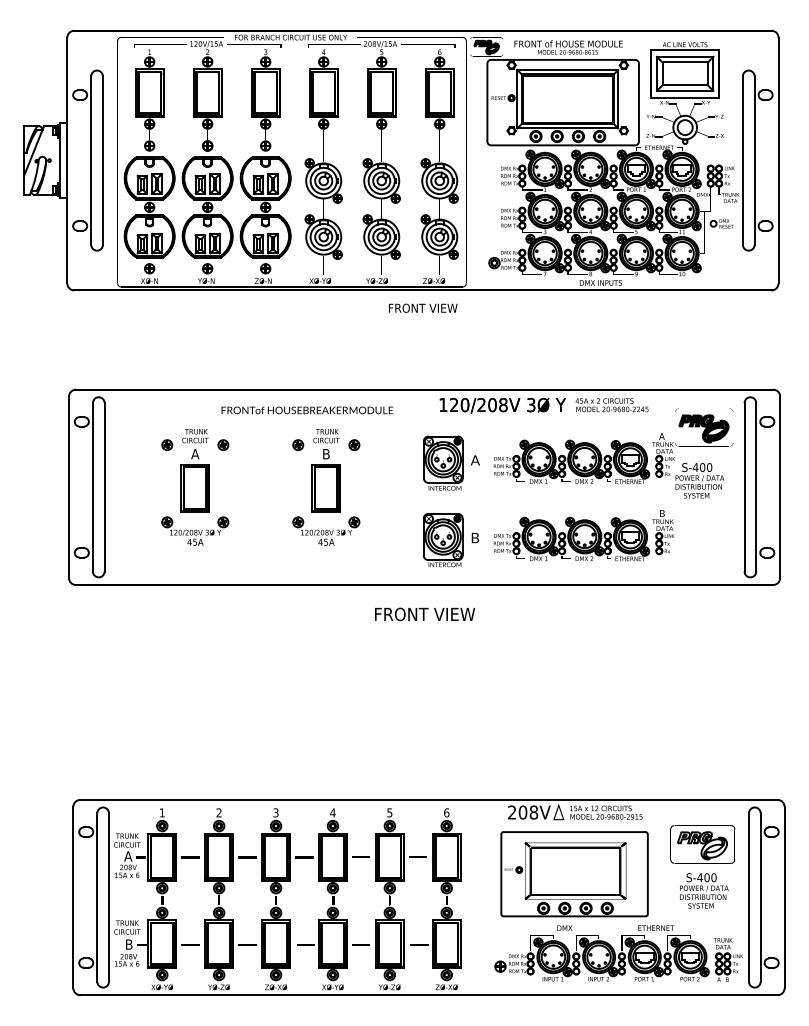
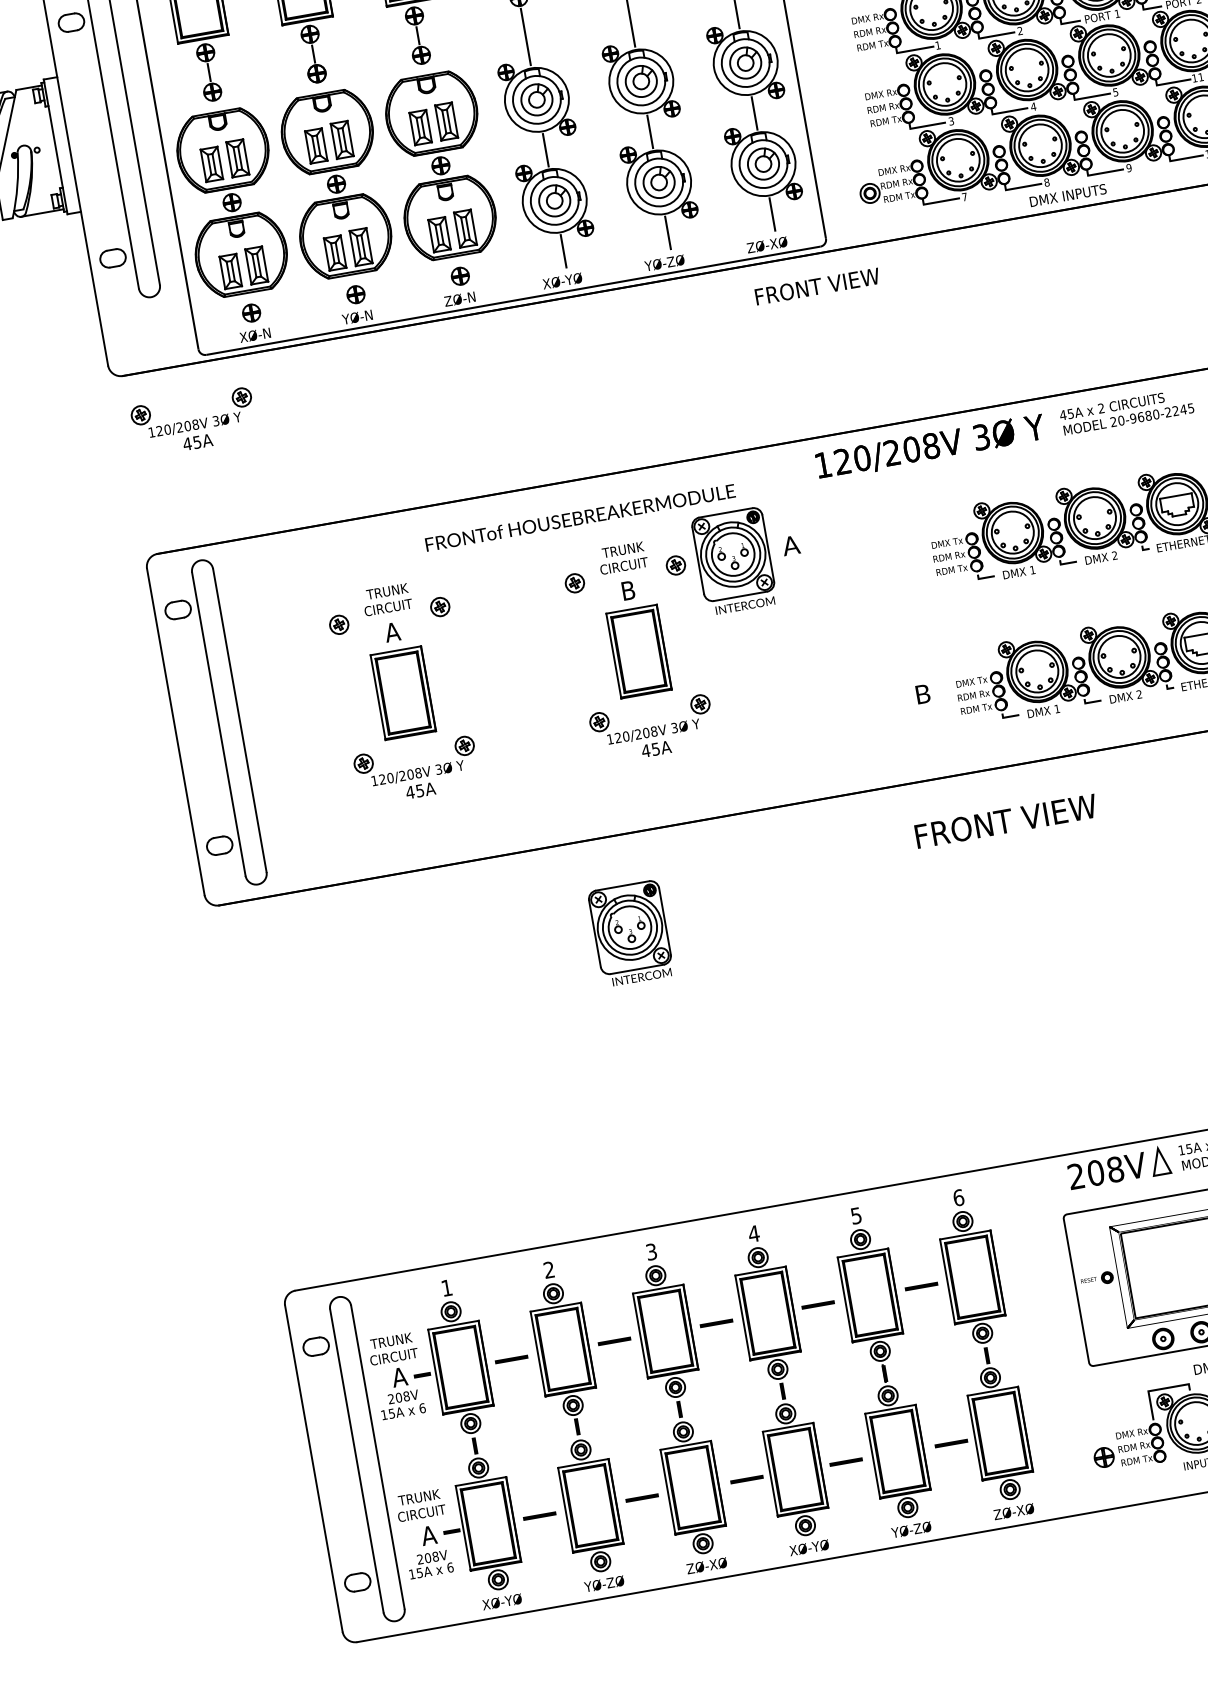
text: (423, 307) -> (817, 285), moved
part: (108, 321) -> (194, 420), added
part: (451, 462) -> (748, 556), moved
part: (442, 540) -> (629, 934), moved
text: (425, 614) -> (1006, 821), moved
text: (129, 944) -> (429, 1535), B -> A

